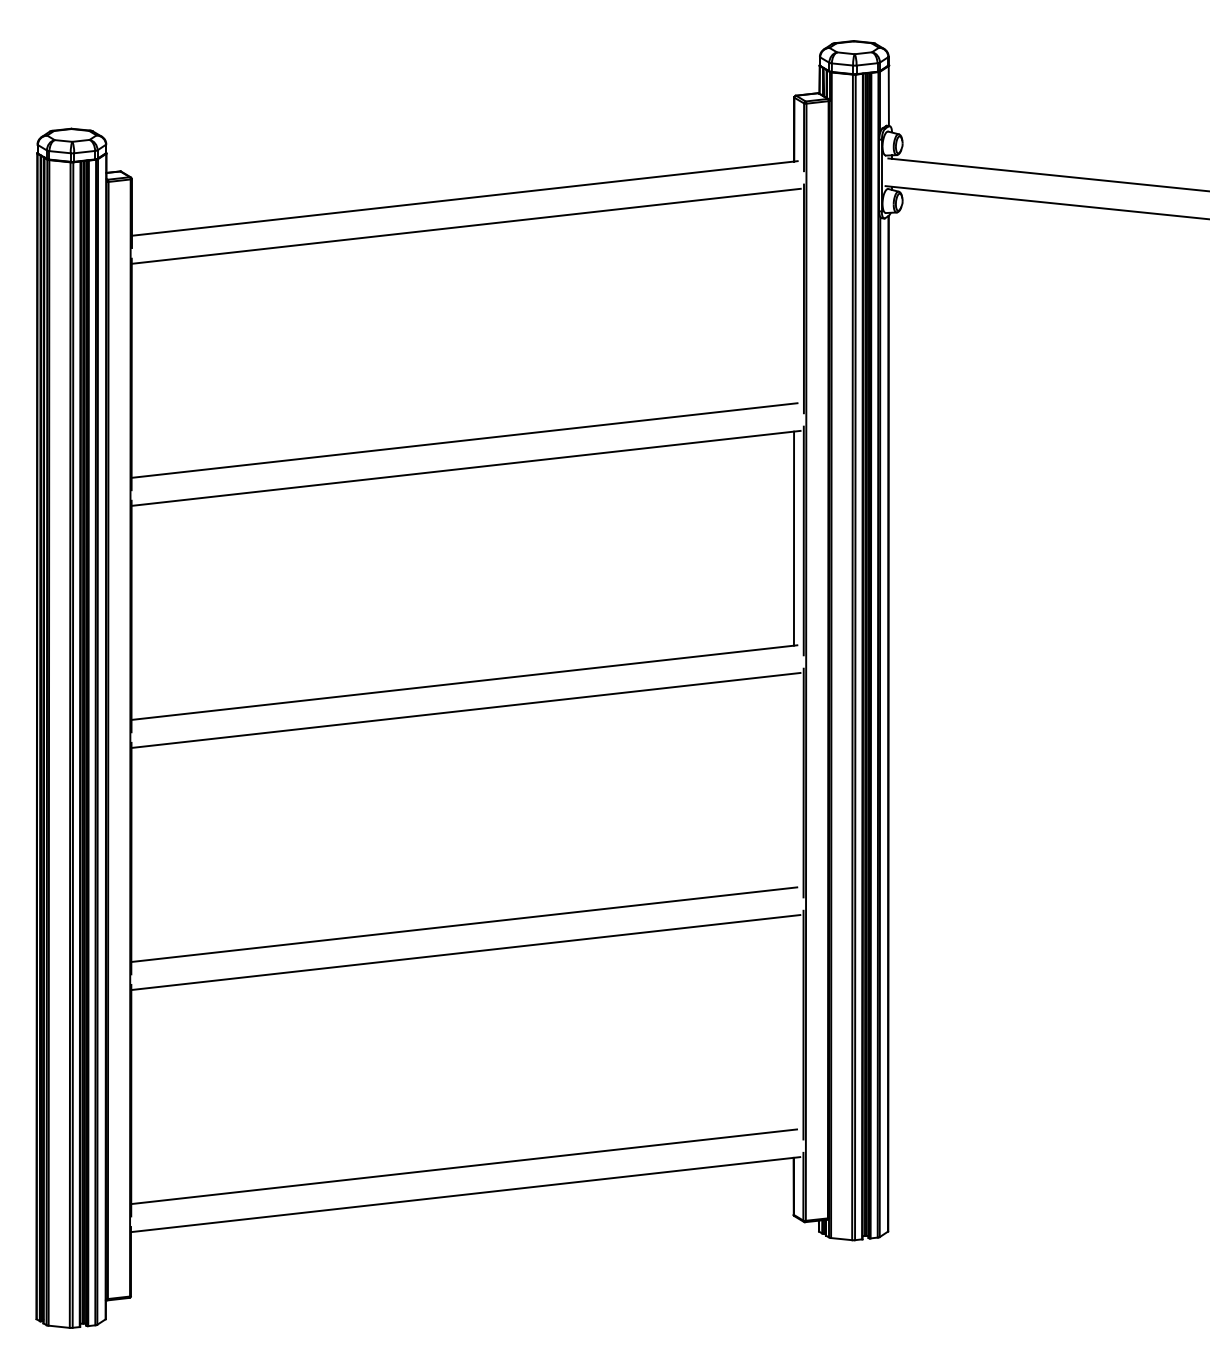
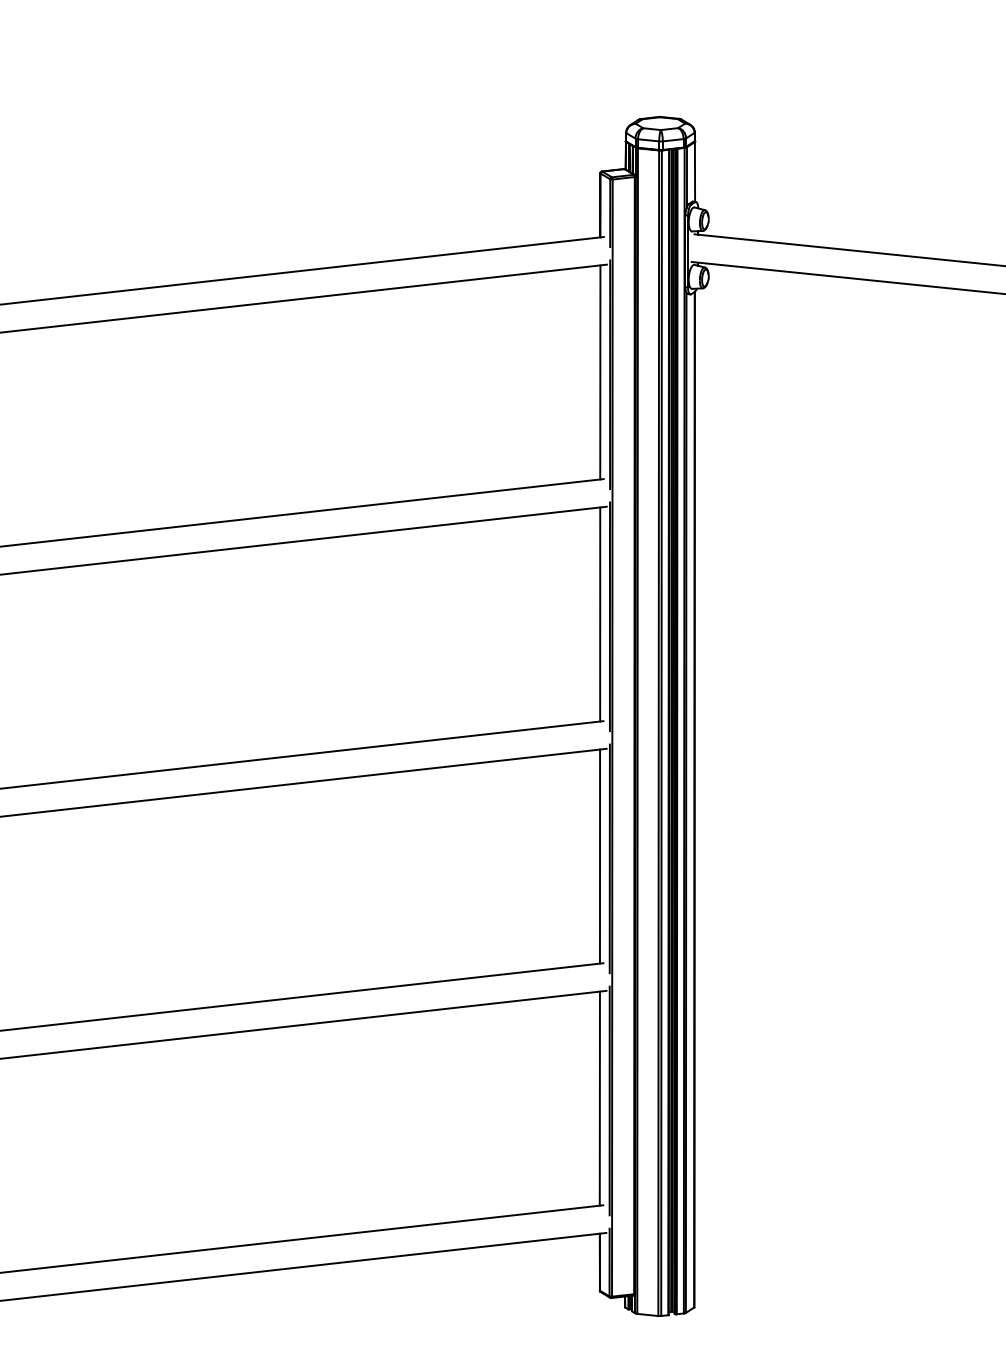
line: (794, 296) -> (600, 372), added
line: (793, 780) -> (599, 856), added
line: (793, 1022) -> (599, 1098), added

